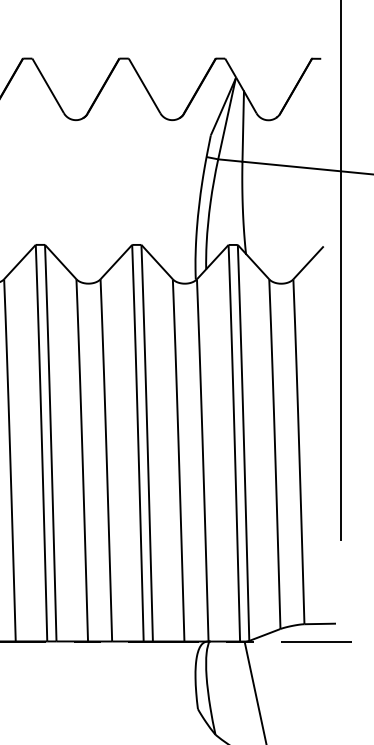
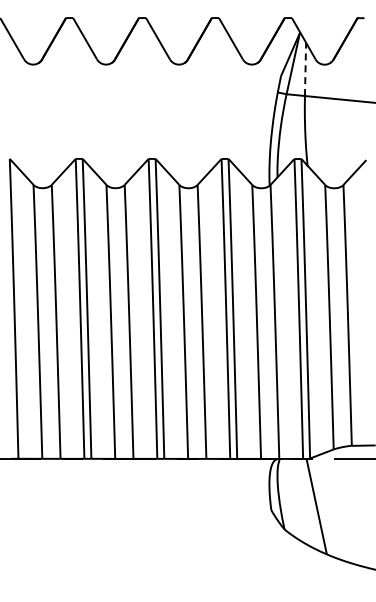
line: (243, 126) -> (305, 69), solid -> dashed

